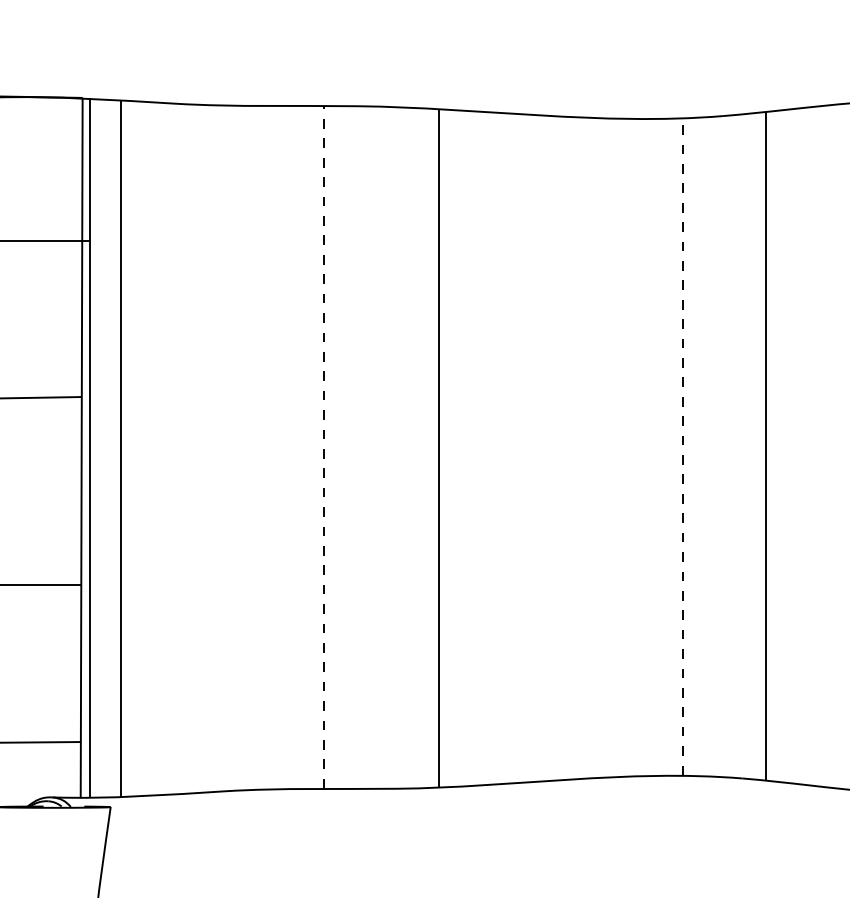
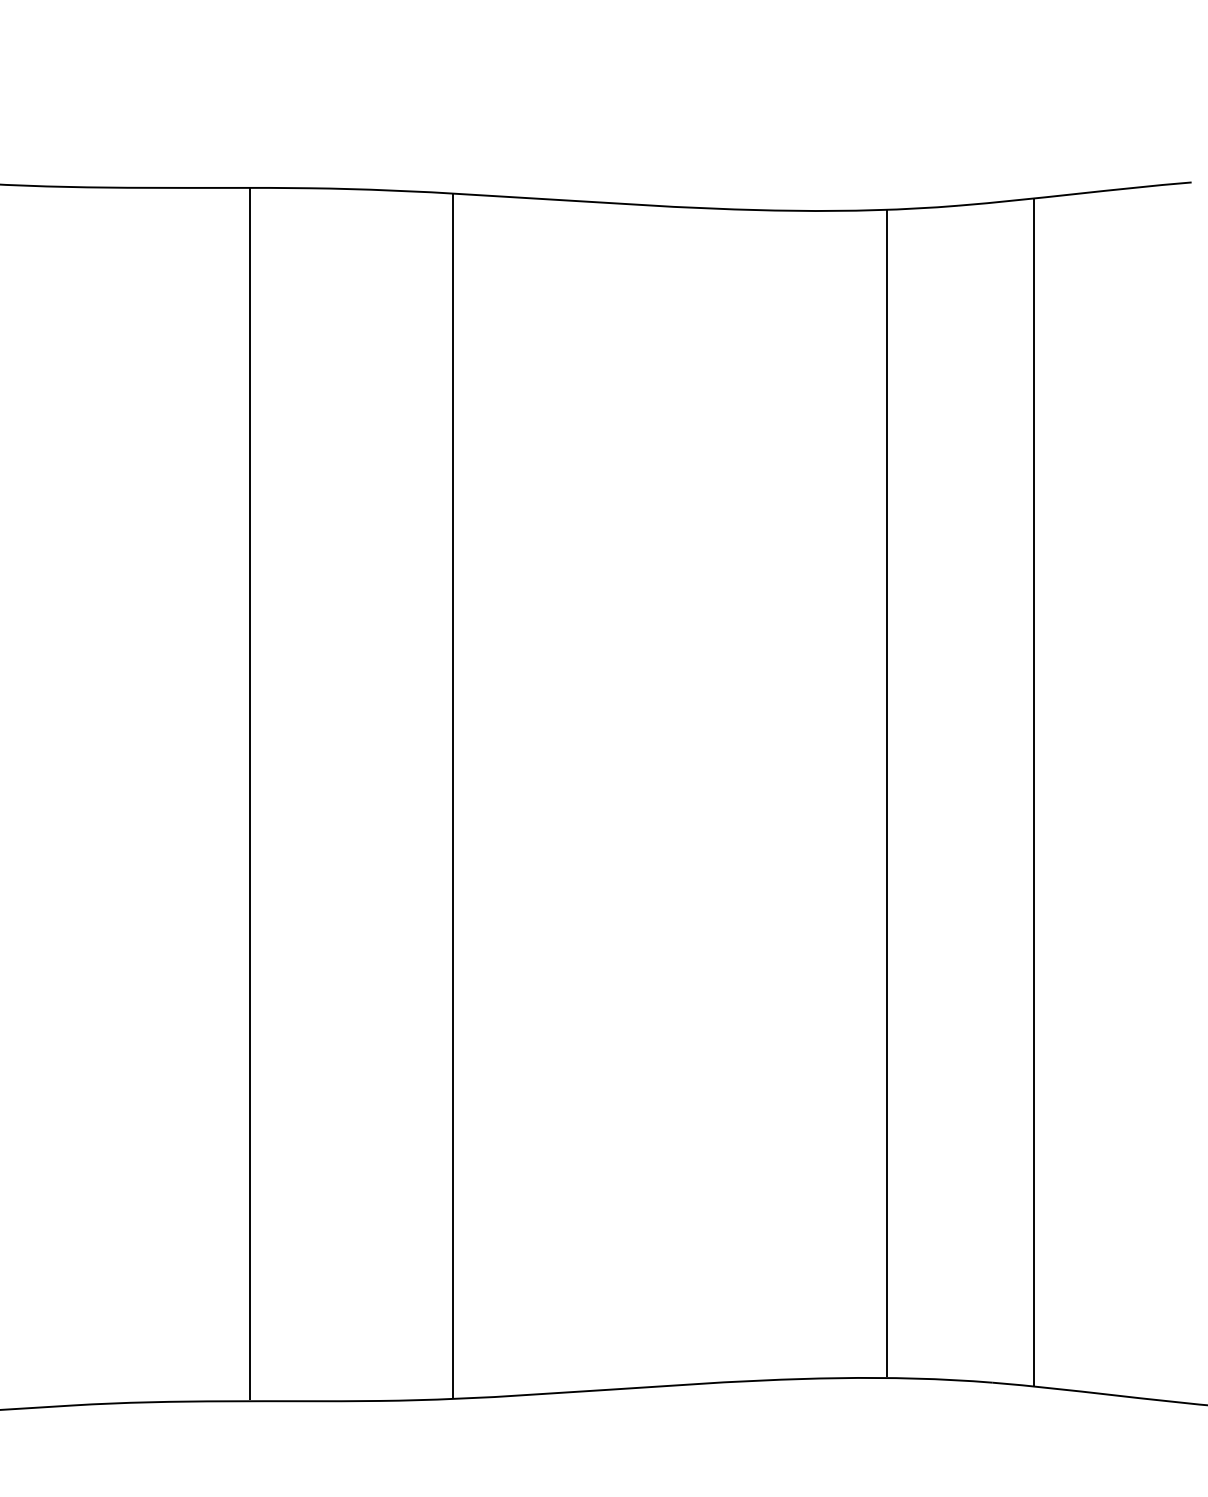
line: (324, 446) -> (249, 792), dashed -> solid
line: (683, 446) -> (887, 792), dashed -> solid

